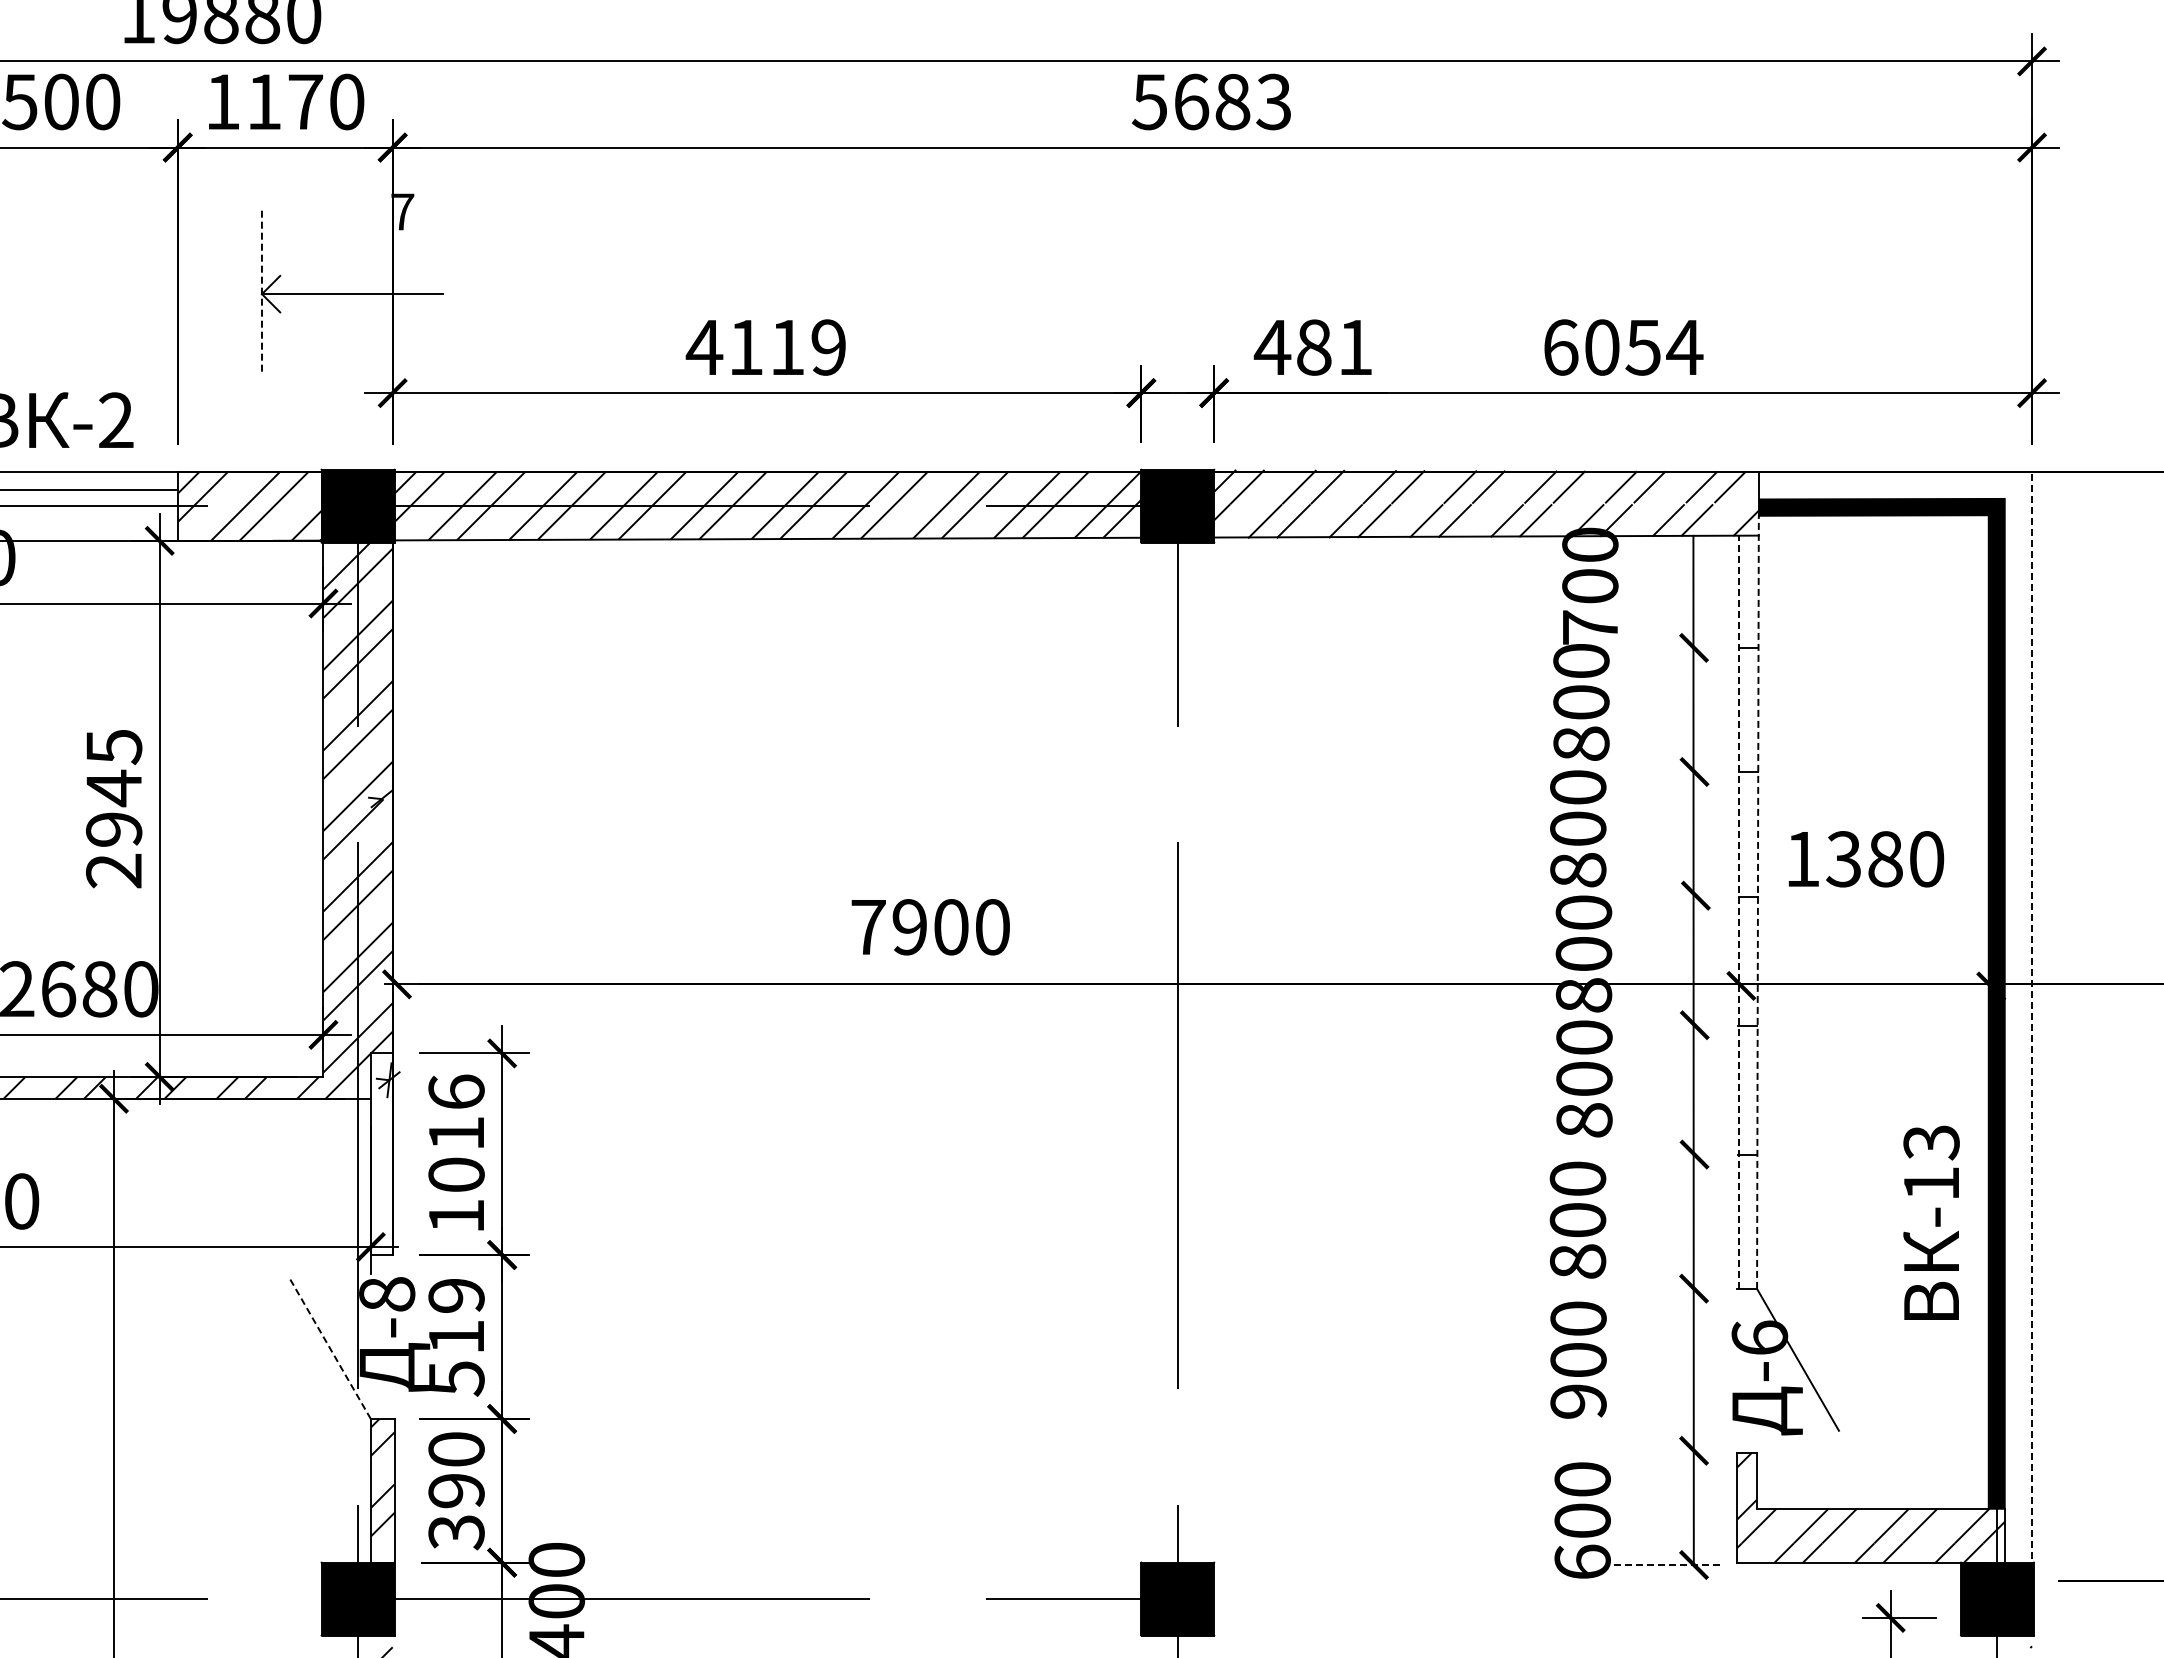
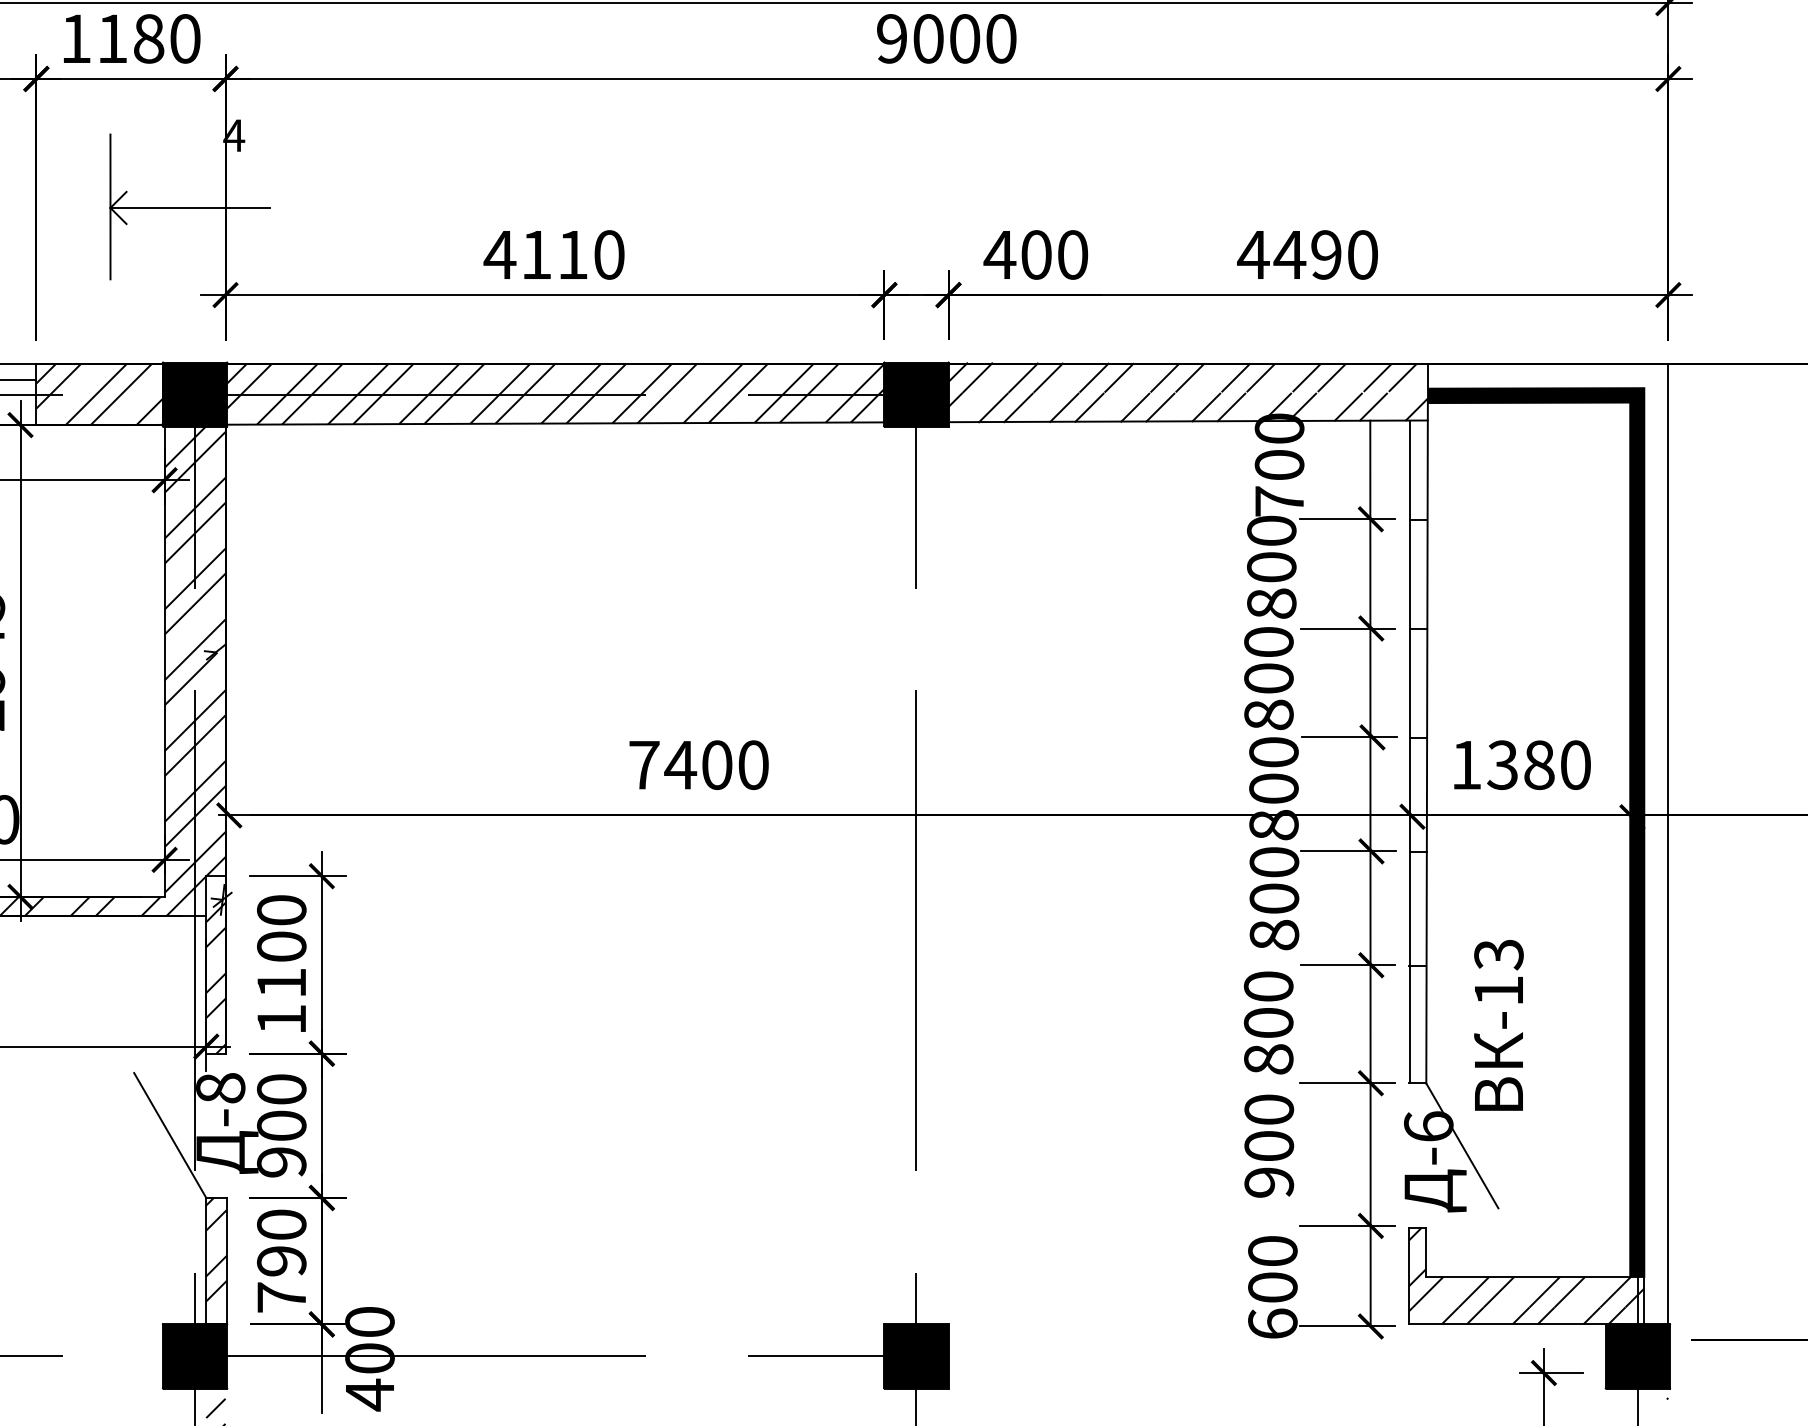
text: (1211, 101) -> (946, 38), 5683 -> 9000
text: (305, 102) -> (148, 39), 1170 -> 1180
text: (402, 211) -> (234, 135), 7 -> 4
line: (261, 293) -> (110, 207), dashed -> solid
text: (828, 347) -> (609, 254), 4119 -> 4110
text: (1334, 347) -> (1054, 254), 481 -> 400
text: (1622, 347) -> (1307, 254), 6054 -> 4490
line: (1667, 647) -> (1347, 518), added
line: (1667, 771) -> (1347, 628), added
text: (1866, 859) -> (1522, 765), moved
line: (1669, 895) -> (1349, 737), added
line: (1757, 902) -> (1426, 743), dashed -> solid
line: (1738, 912) -> (1409, 752), dashed -> solid
text: (909, 927) -> (680, 765), 7900 -> 7400
line: (1668, 1025) -> (1348, 851), added
line: (2032, 1026) -> (1668, 852), dashed -> solid
text: (456, 1132) -> (281, 945), 1016 -> 1100
hatch: (381, 1154) -> (215, 965), added
line: (1667, 1154) -> (1347, 965), added
text: (1931, 1222) -> (1498, 1025), moved
line: (1667, 1288) -> (1347, 1083), added
text: (456, 1337) -> (281, 1126), 519 -> 900
line: (329, 1348) -> (169, 1135), dashed -> solid
line: (1667, 1450) -> (1347, 1225), added
text: (456, 1532) -> (281, 1297), 390 -> 790
line: (1667, 1565) -> (1347, 1326), dashed -> solid

